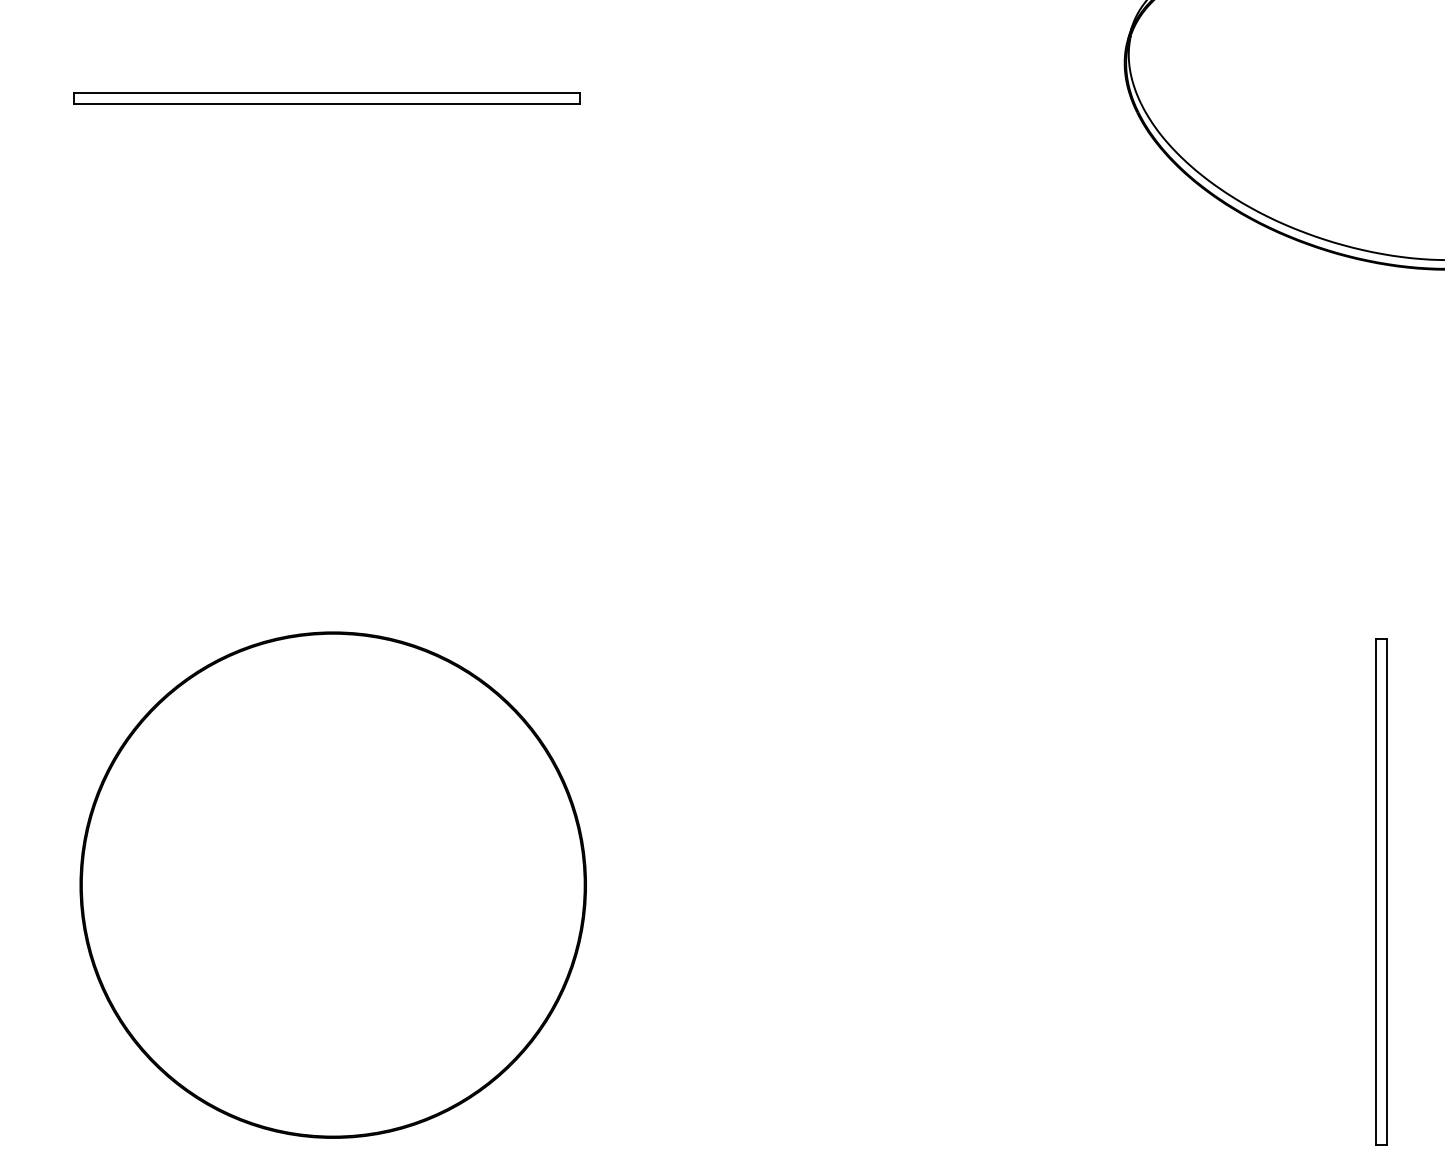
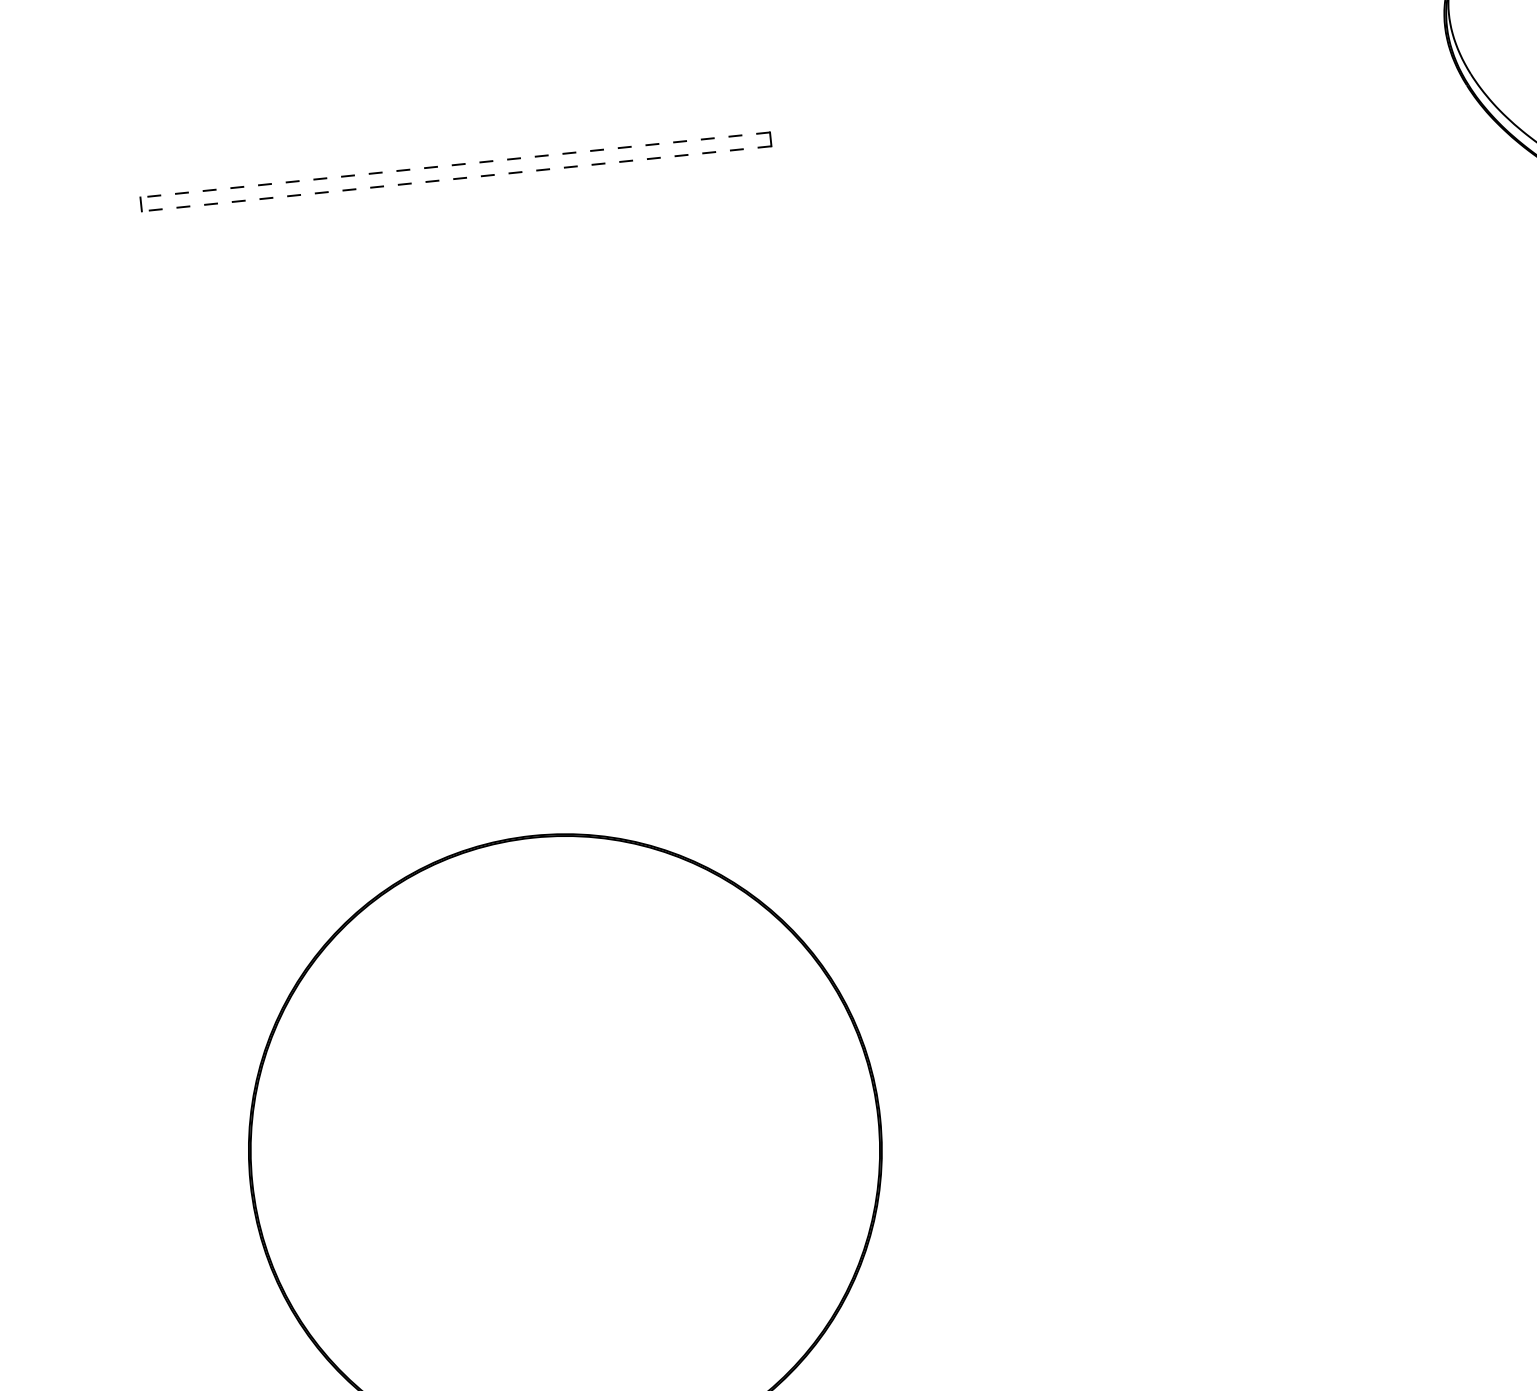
line: (326, 92) -> (454, 164), solid -> dashed
line: (326, 103) -> (456, 178), solid -> dashed

